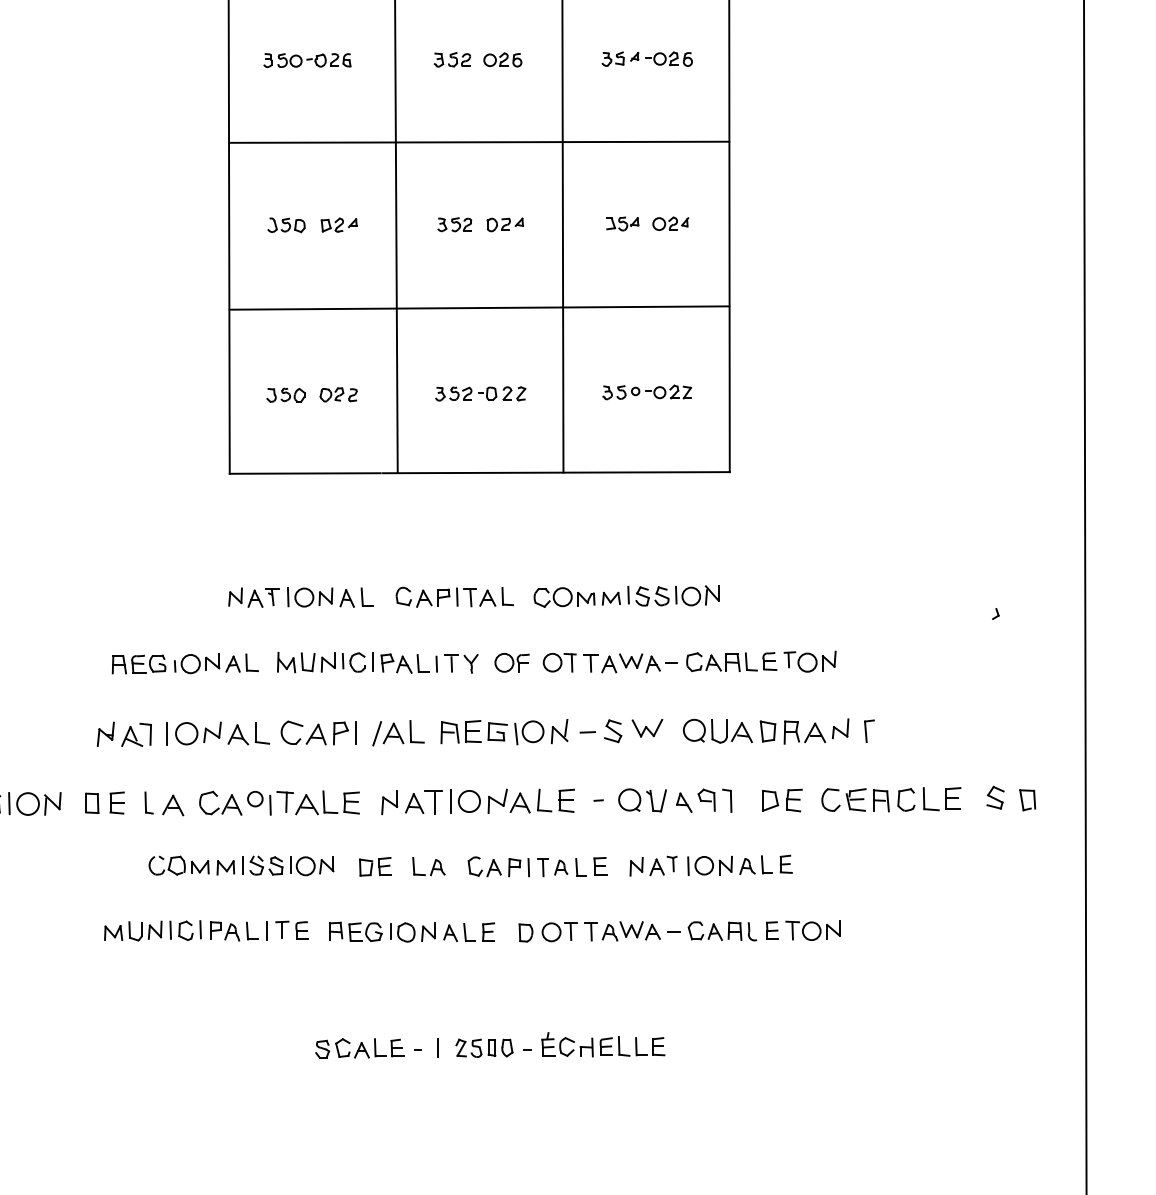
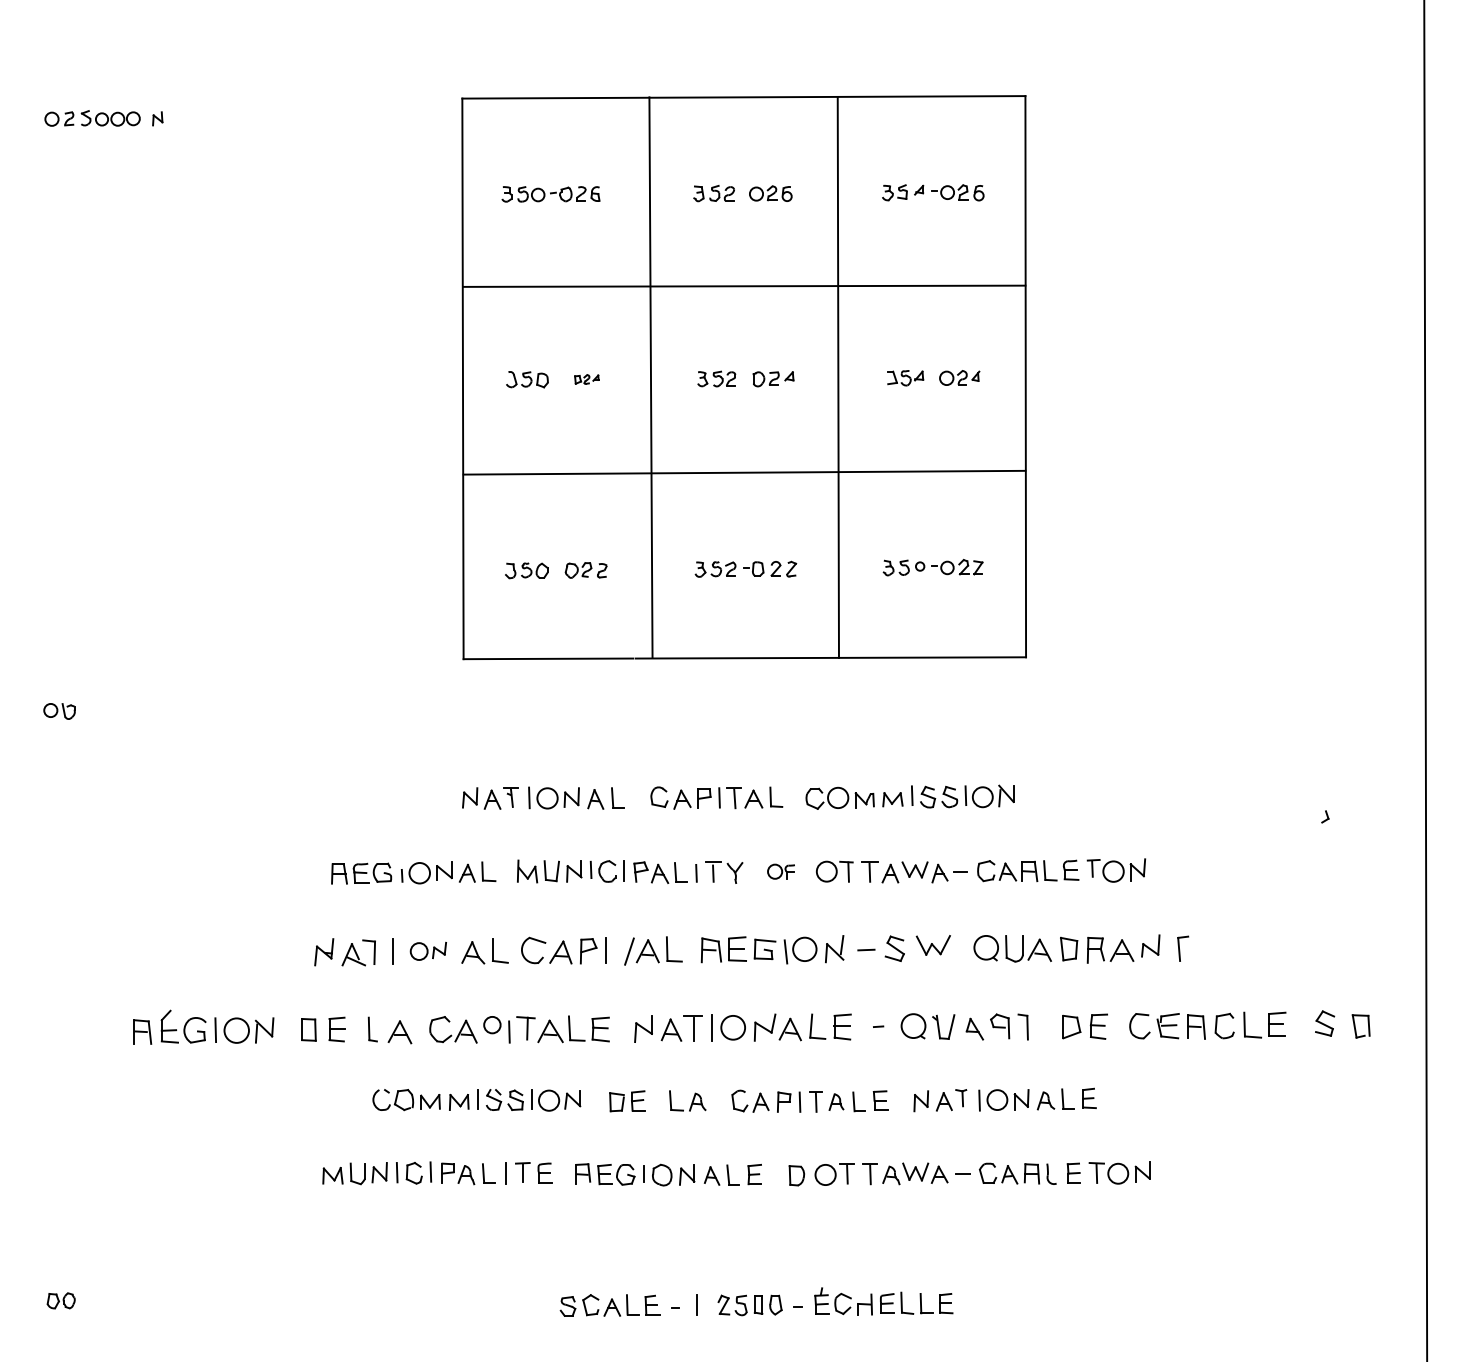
part: (339, 225) -> (586, 379), size x0.6
part: (511, 662) -> (780, 871), size x0.7
part: (198, 733) -> (428, 951), size x0.7

